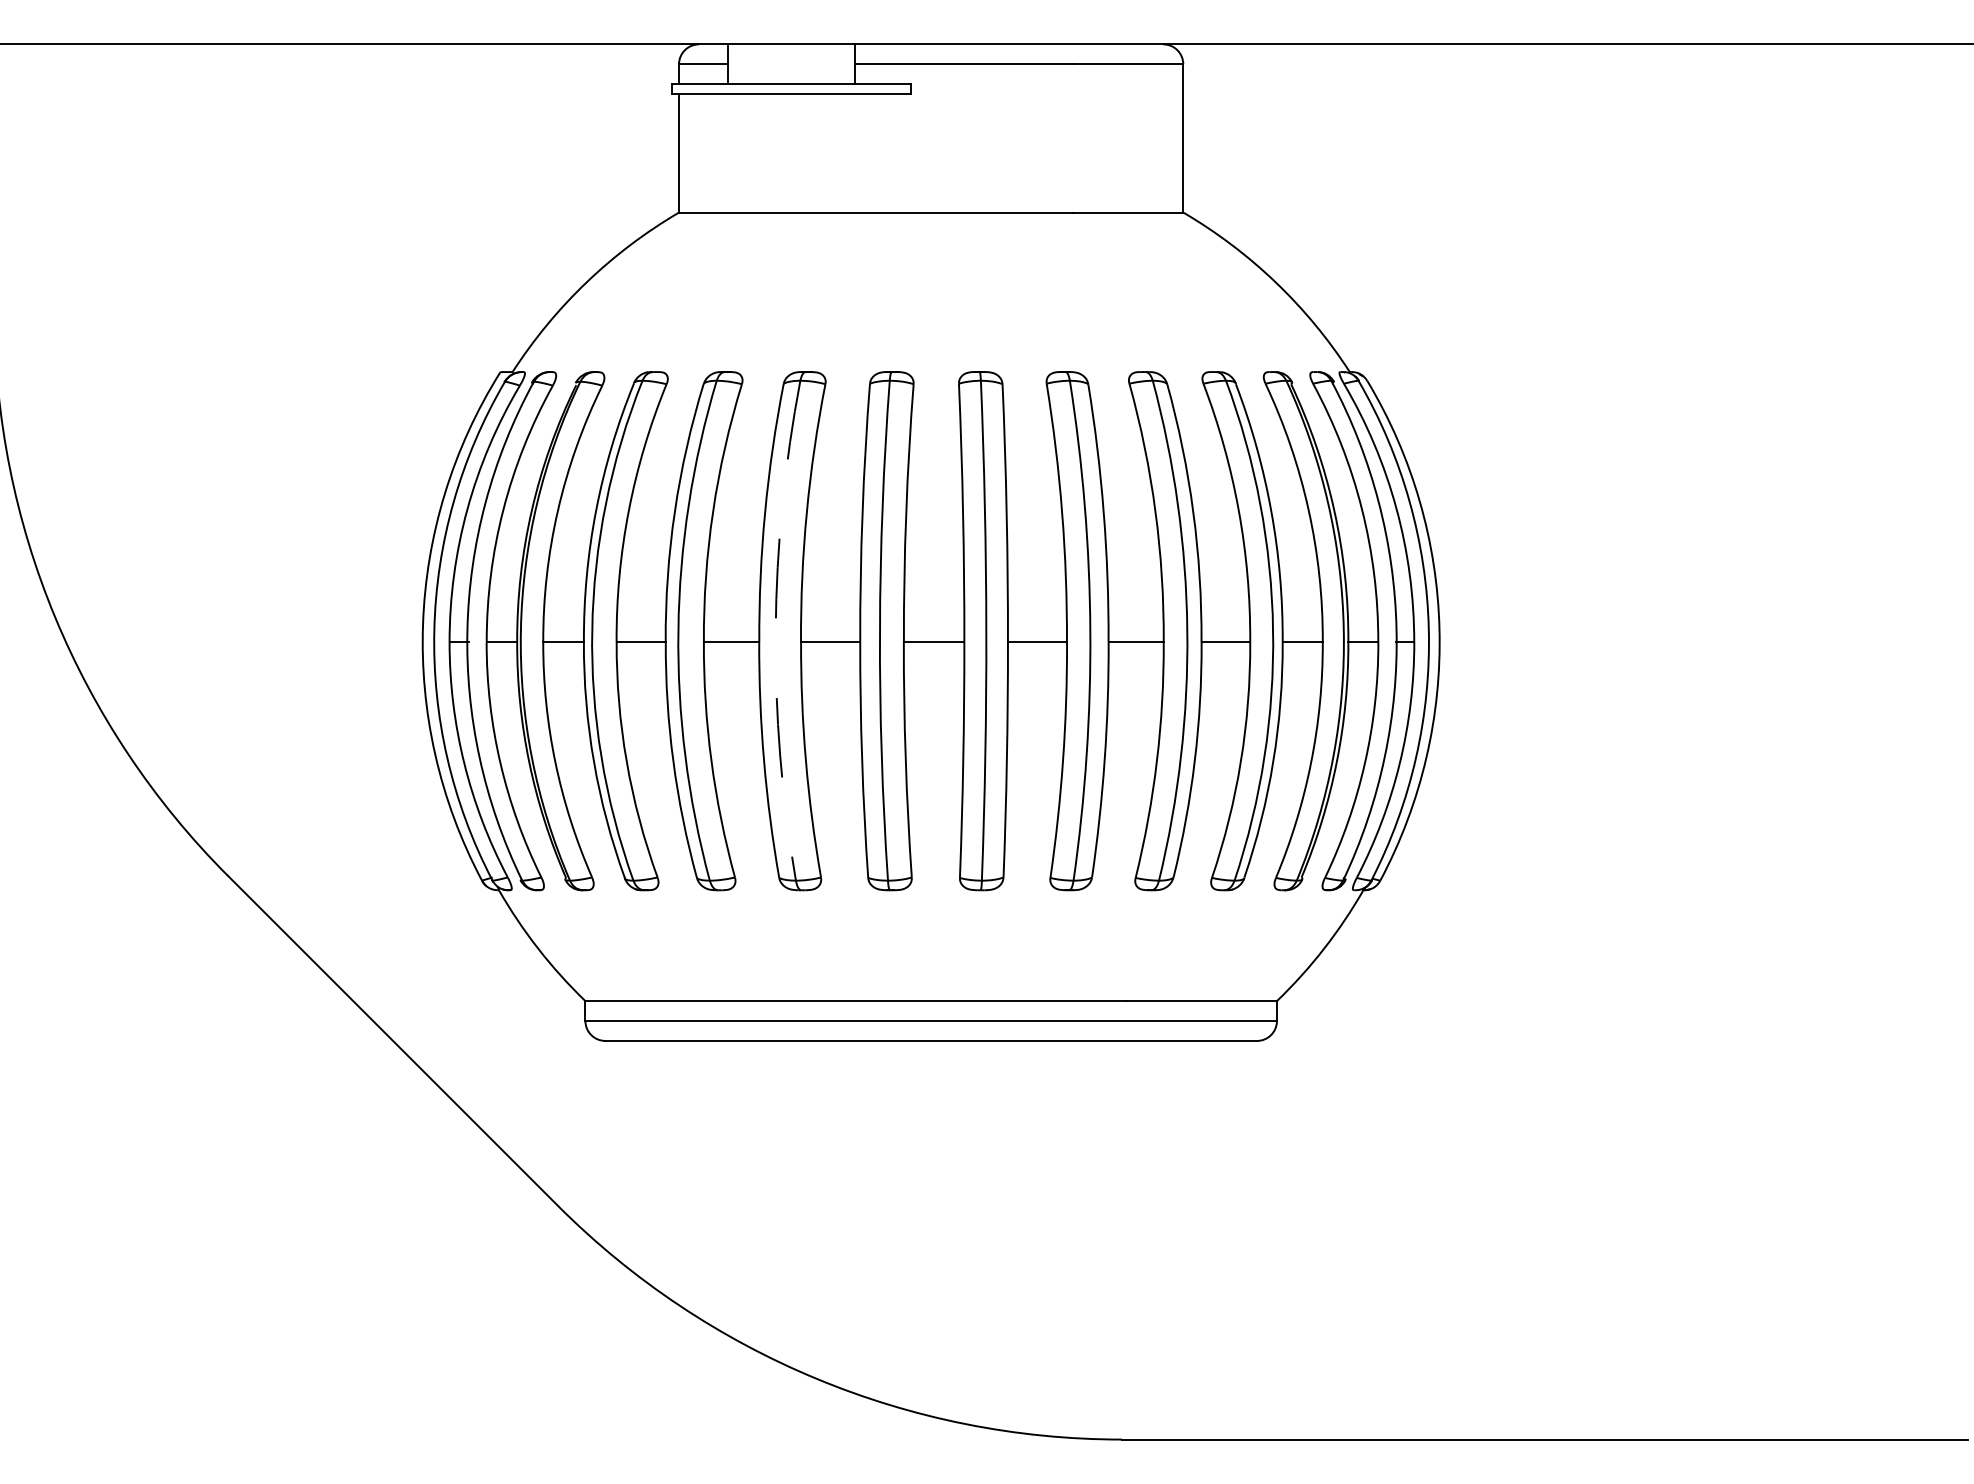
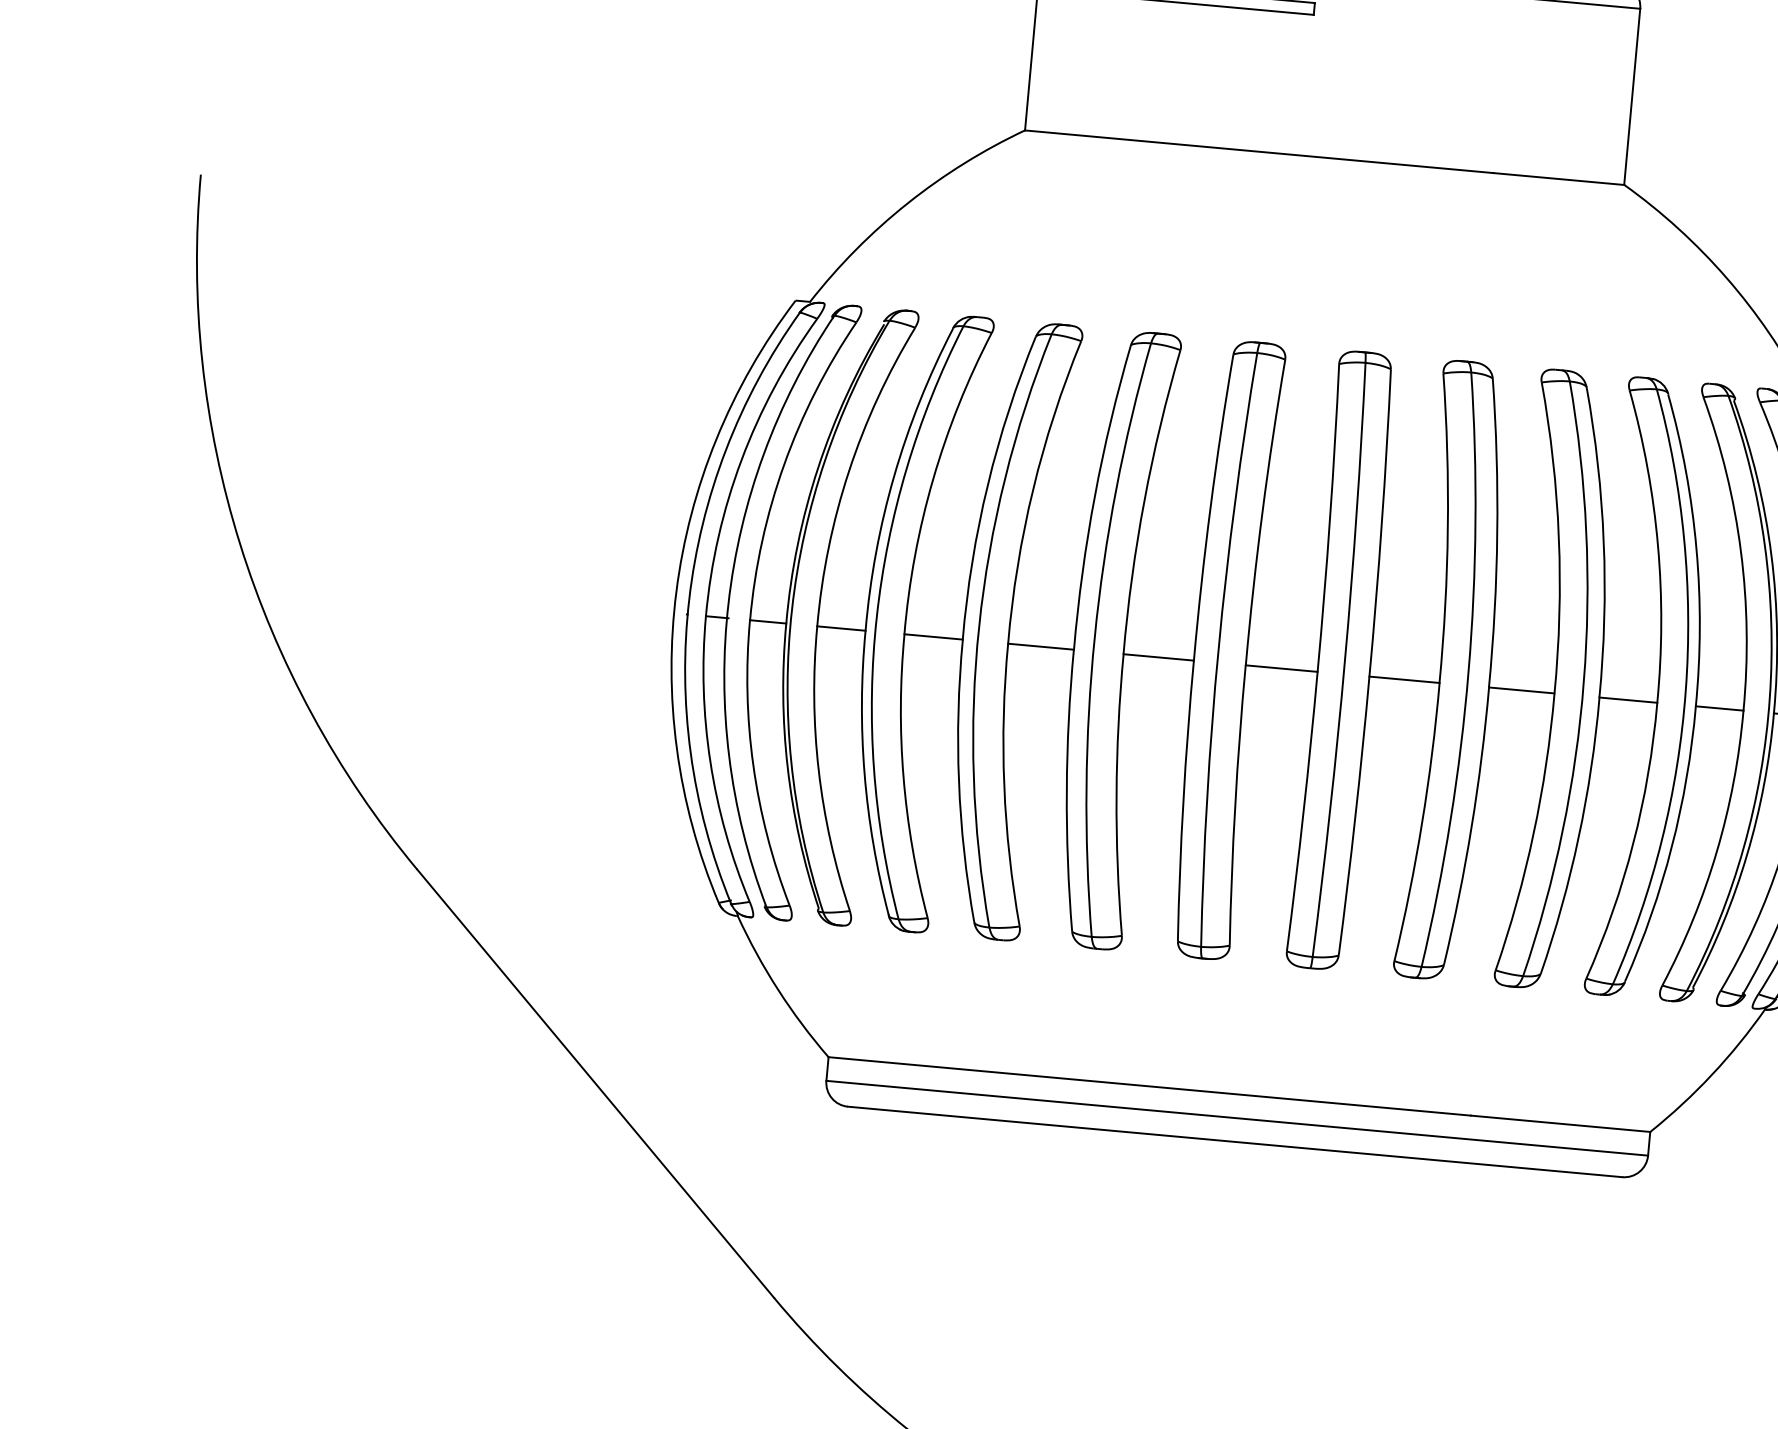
arc: (775, 630) -> (1094, 637), dashed -> solid

